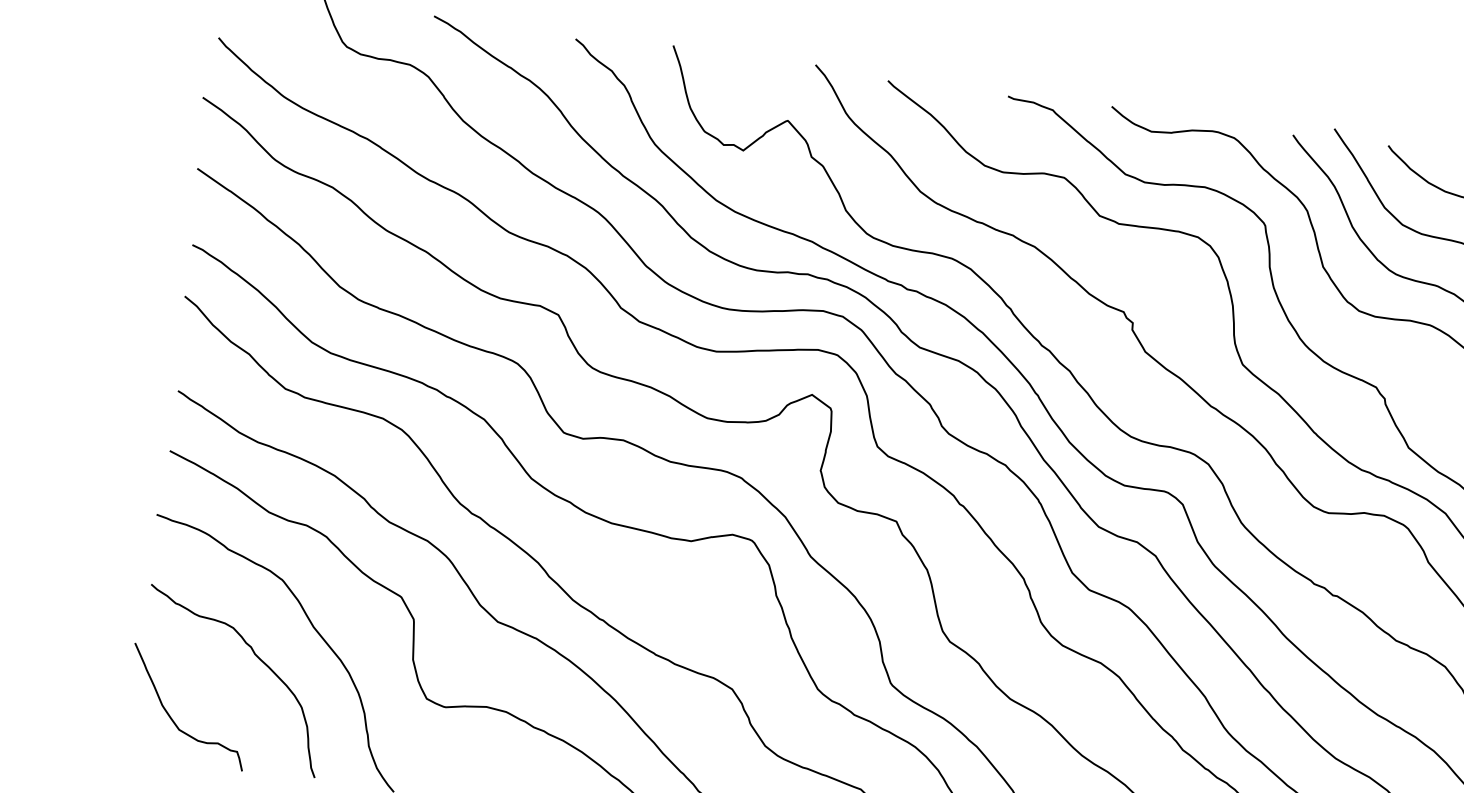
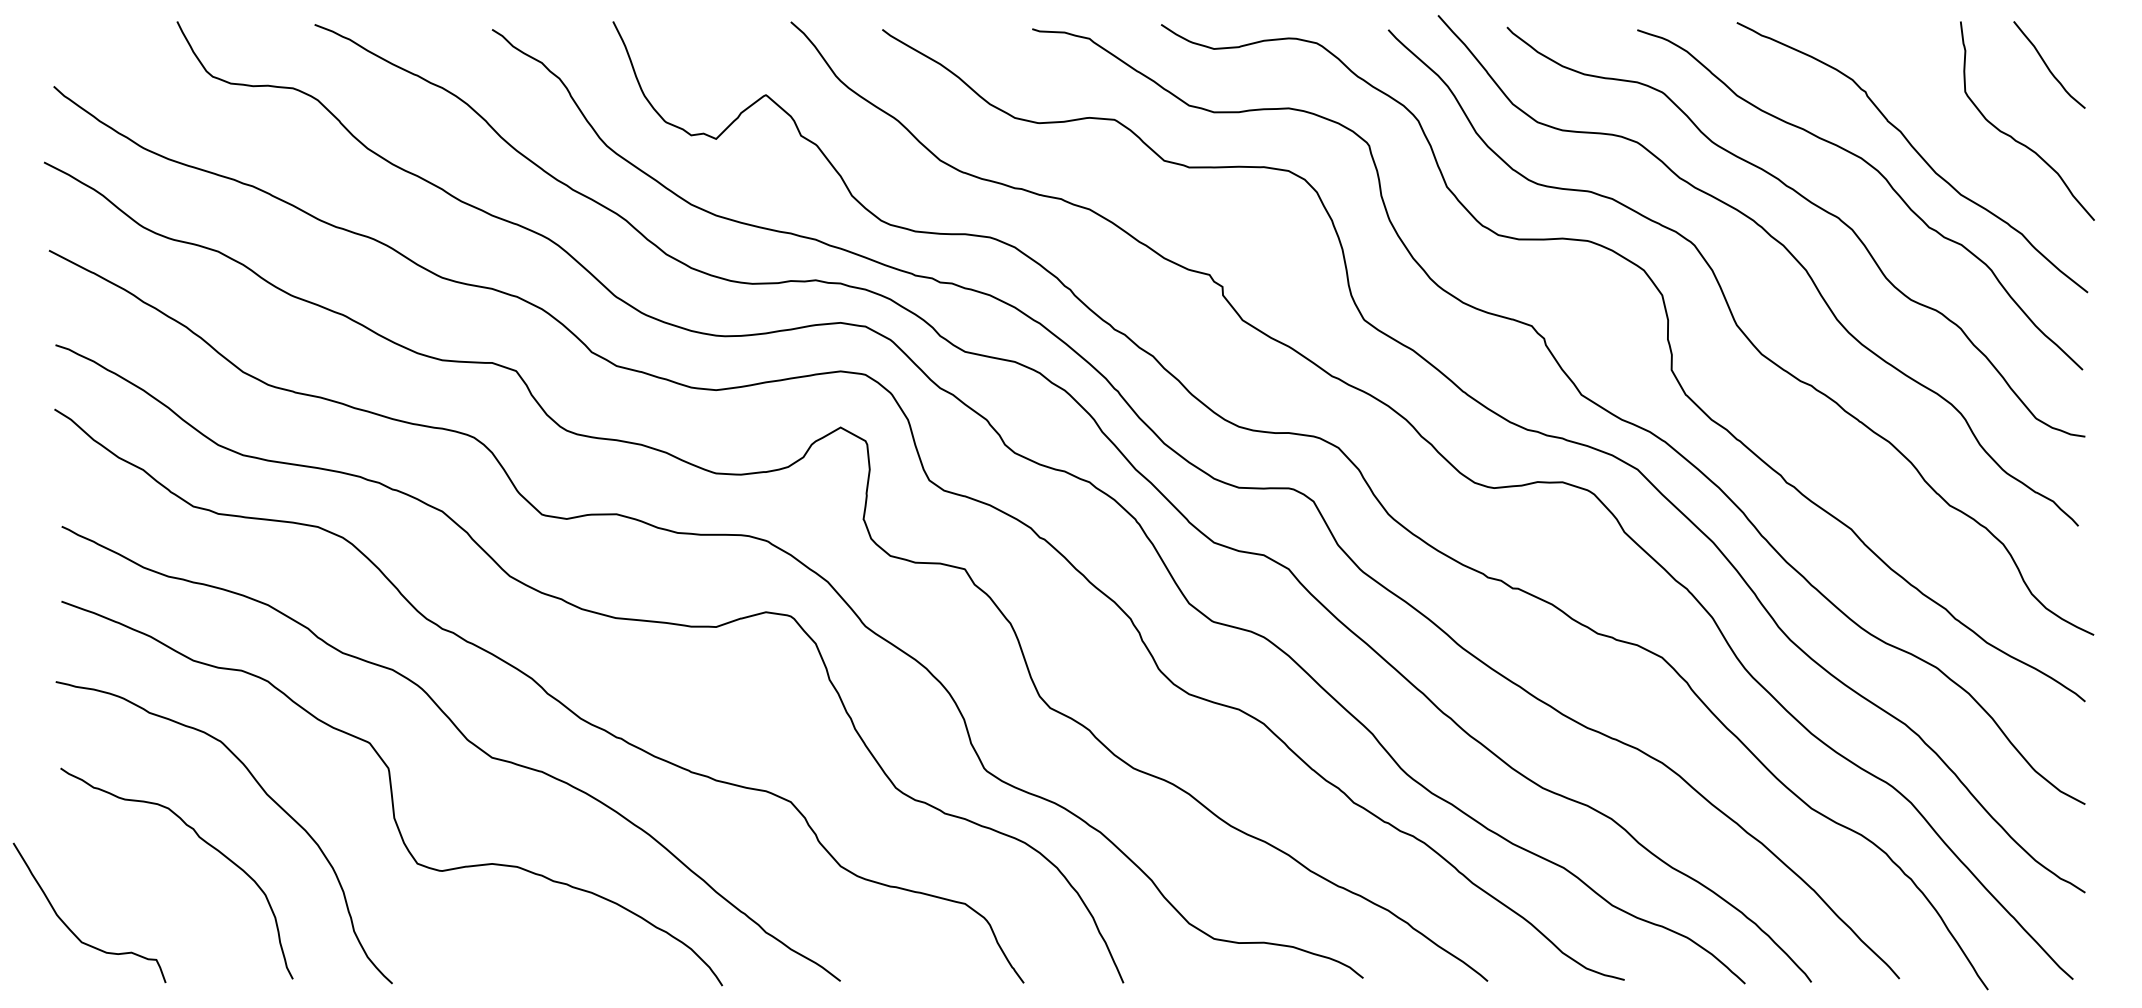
curve: (171, 717) -> (70, 928), moved

